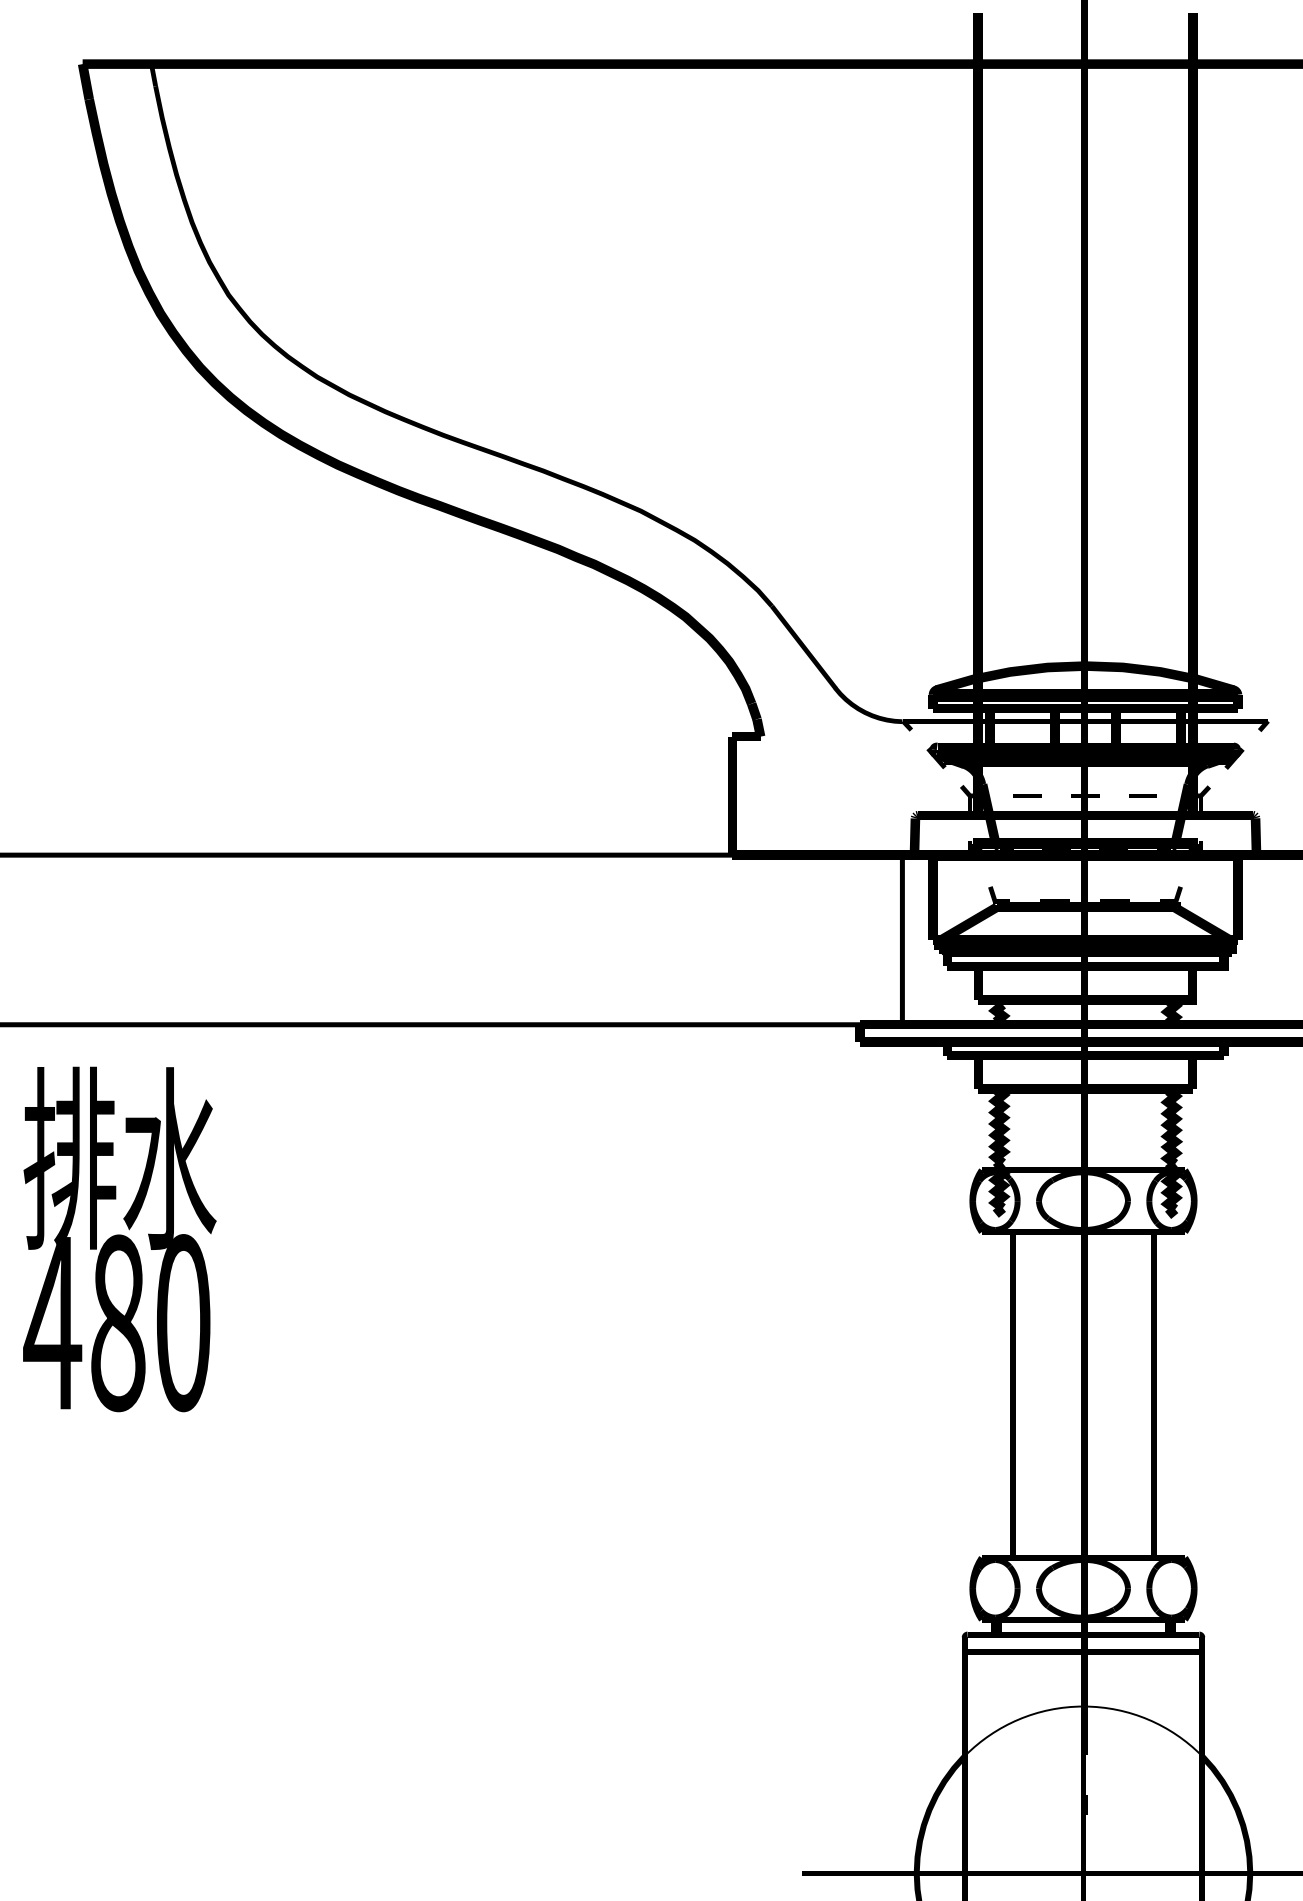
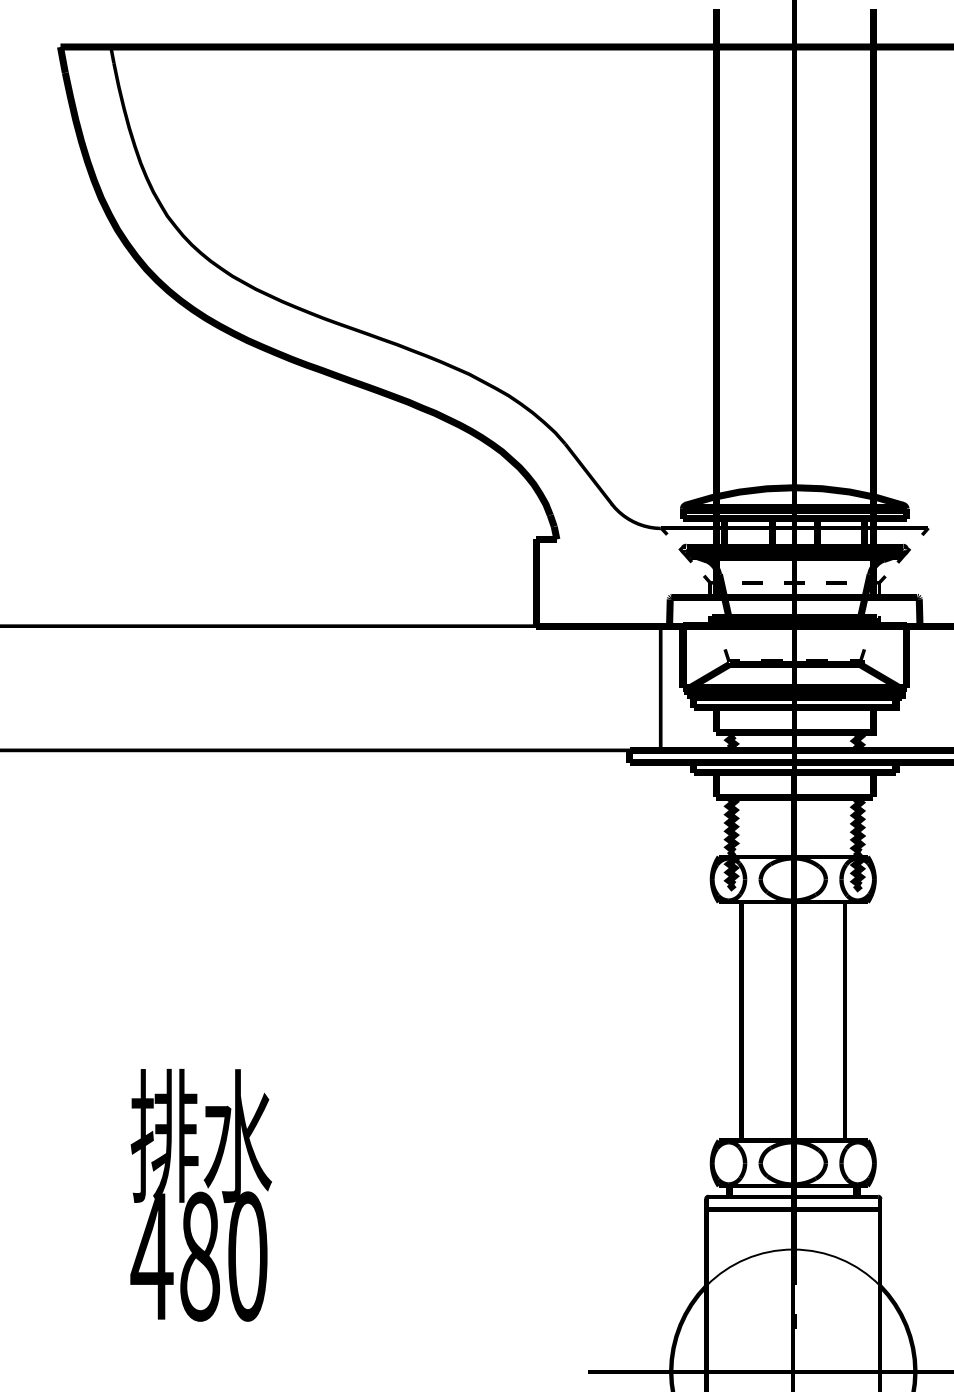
text: (119, 1239) -> (200, 1195), moved

